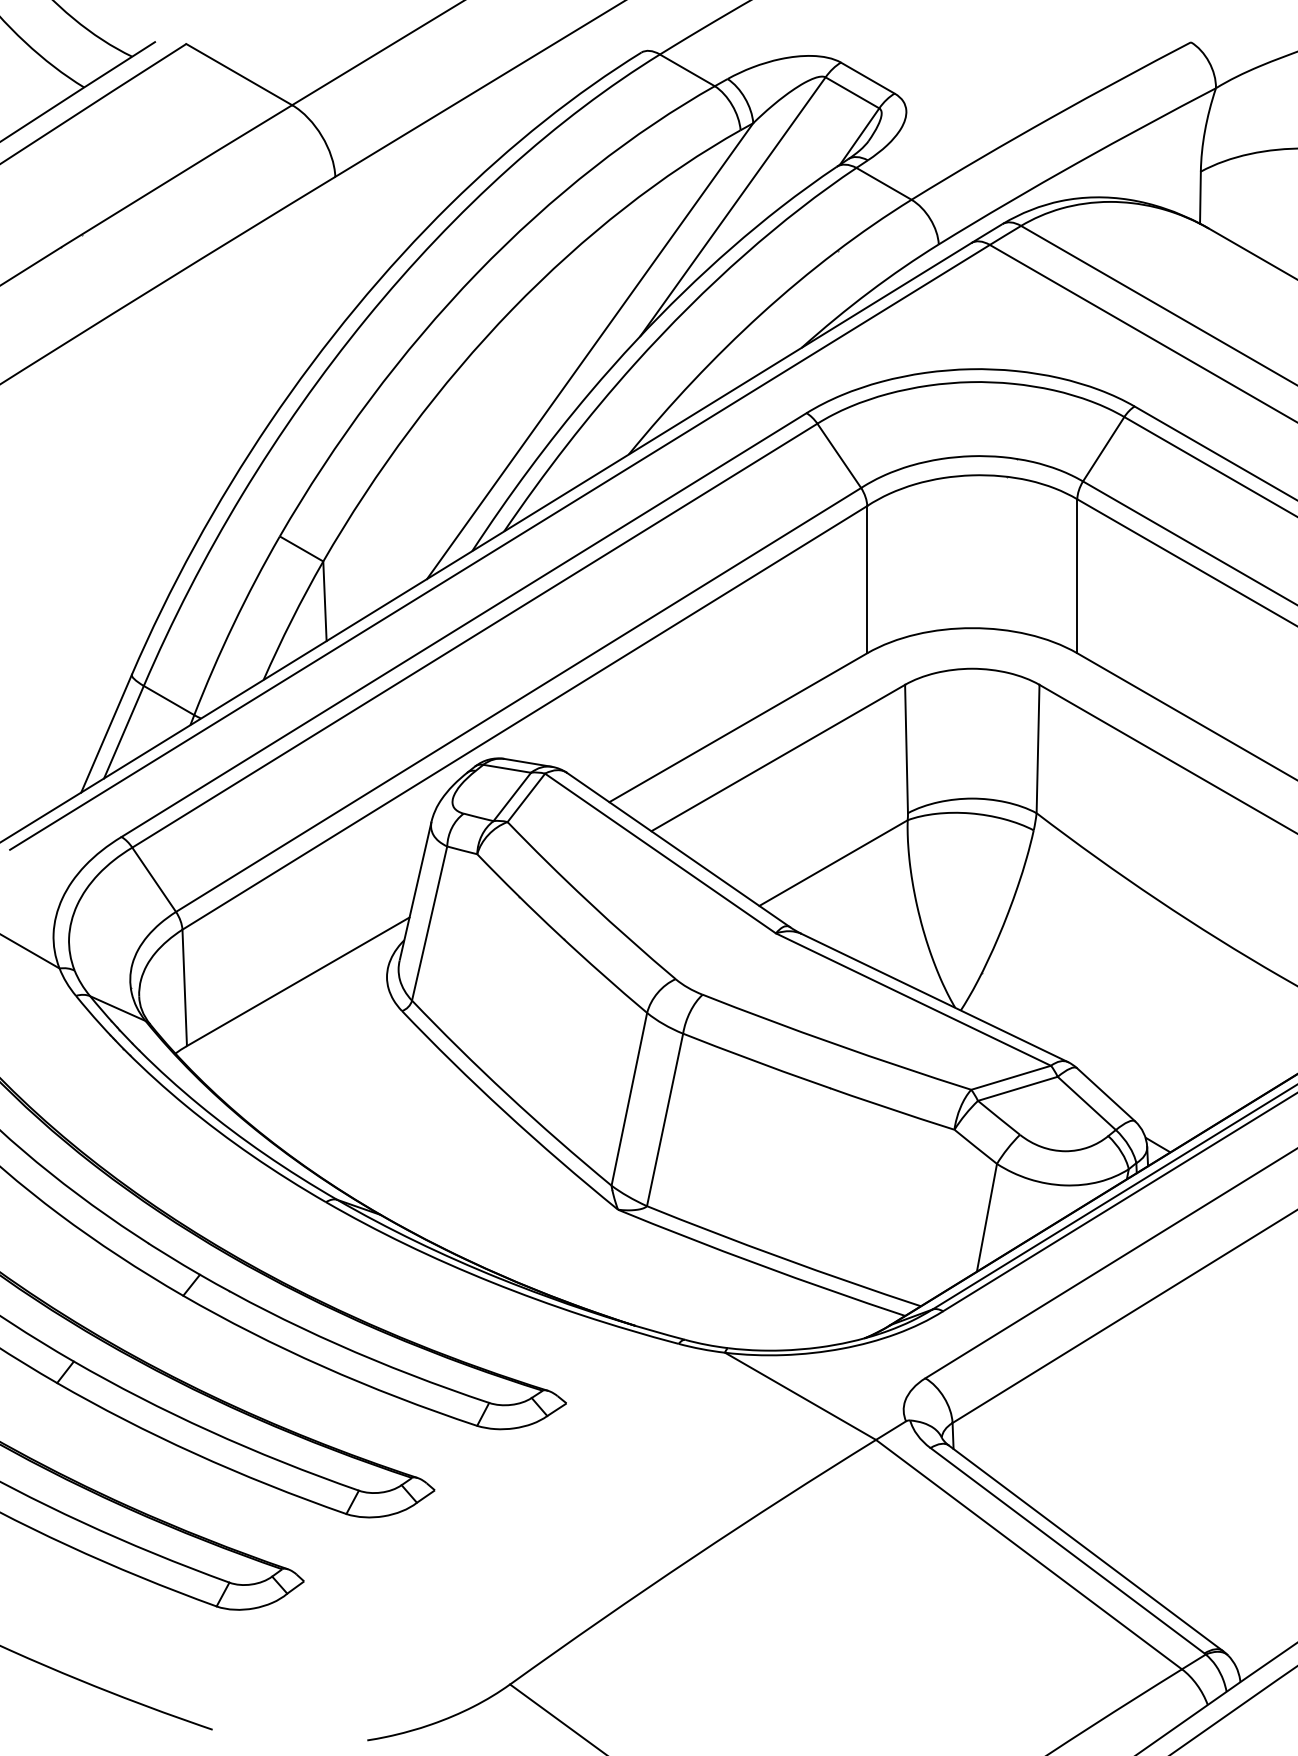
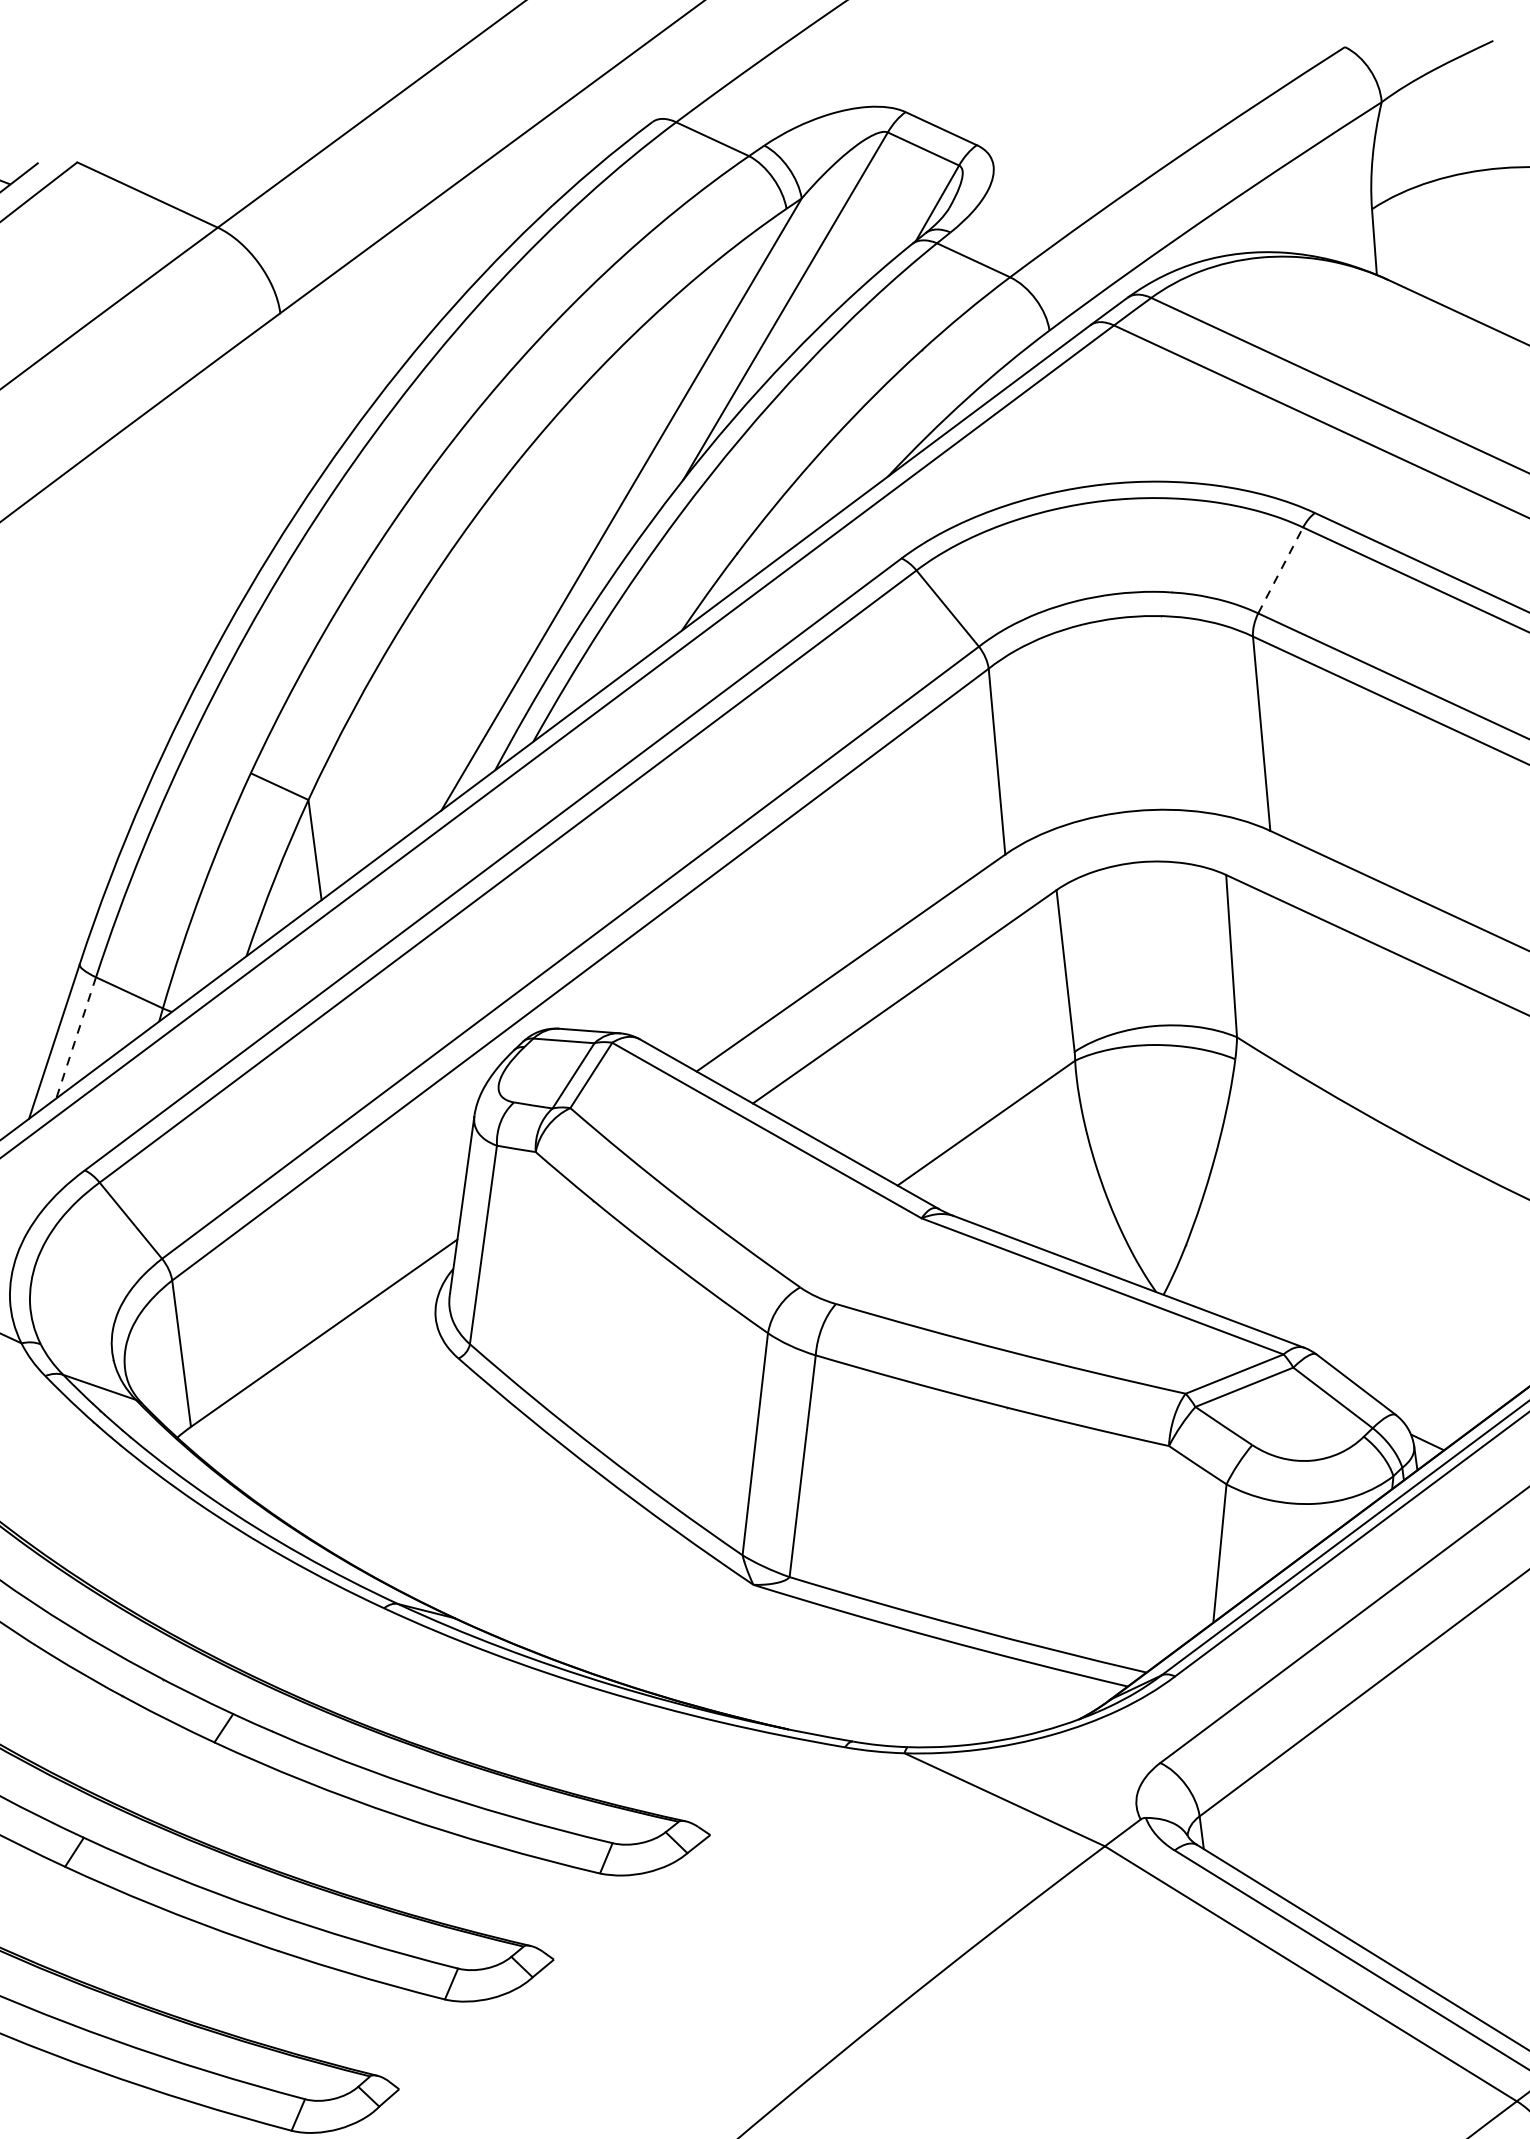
line: (1103, 448) -> (1280, 569), solid -> dashed
line: (123, 732) -> (75, 1038), solid -> dashed

